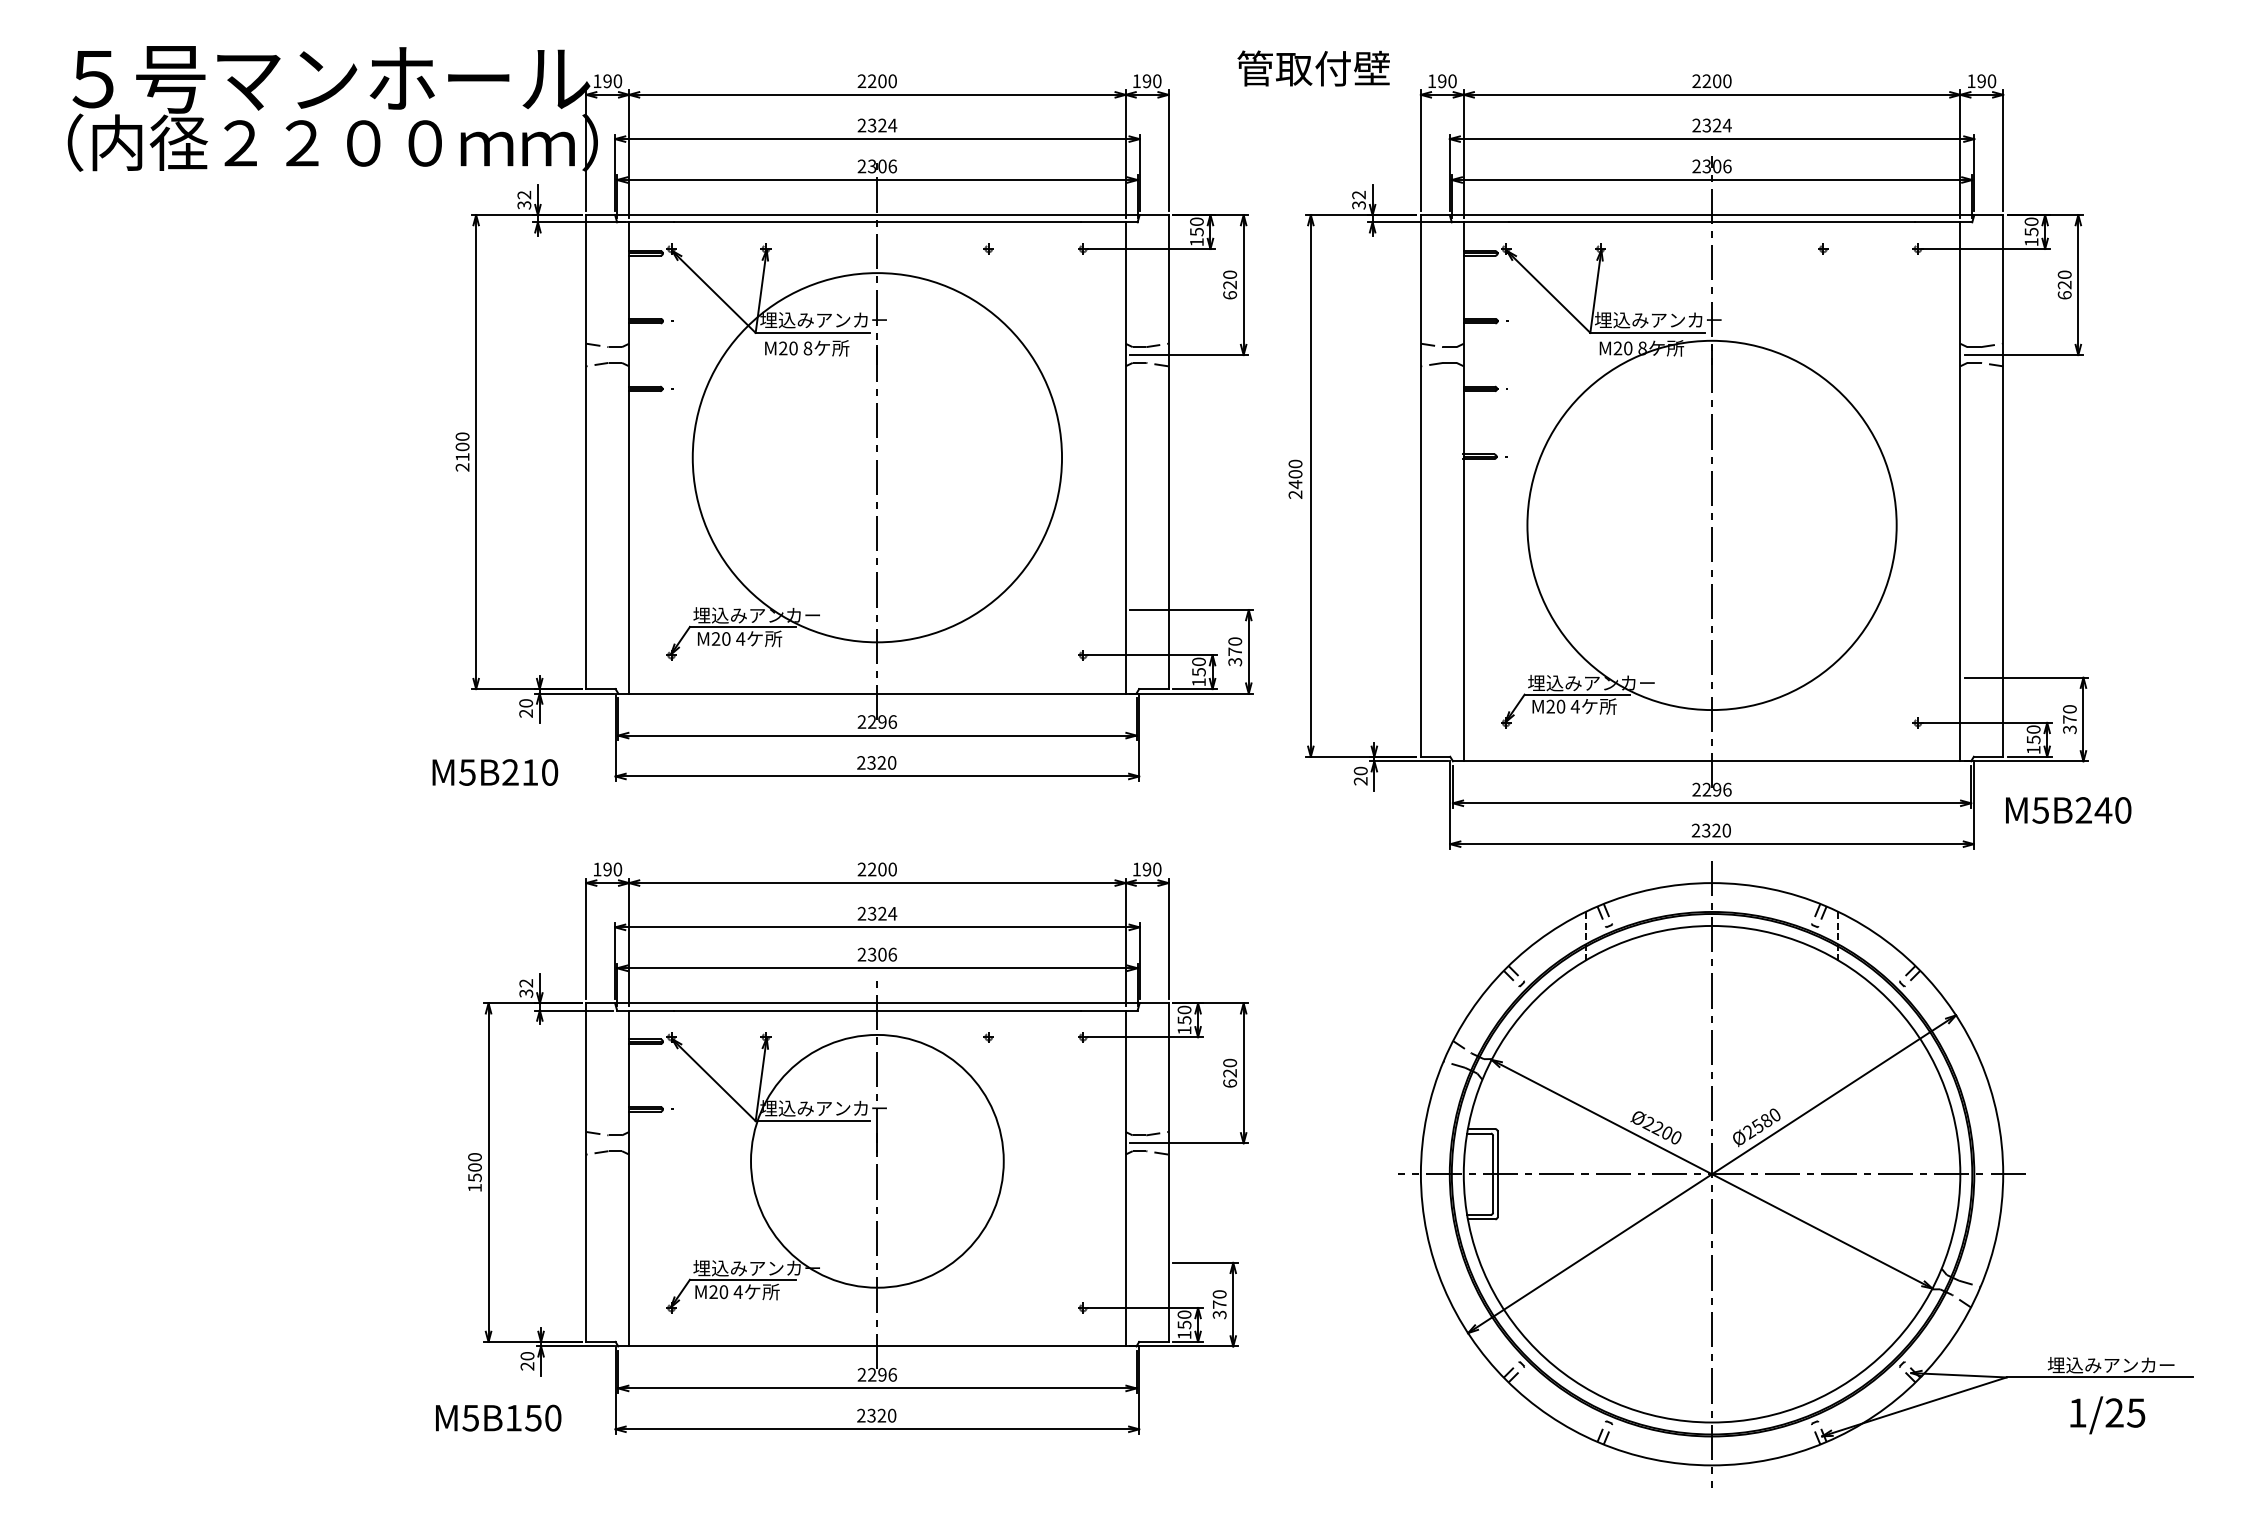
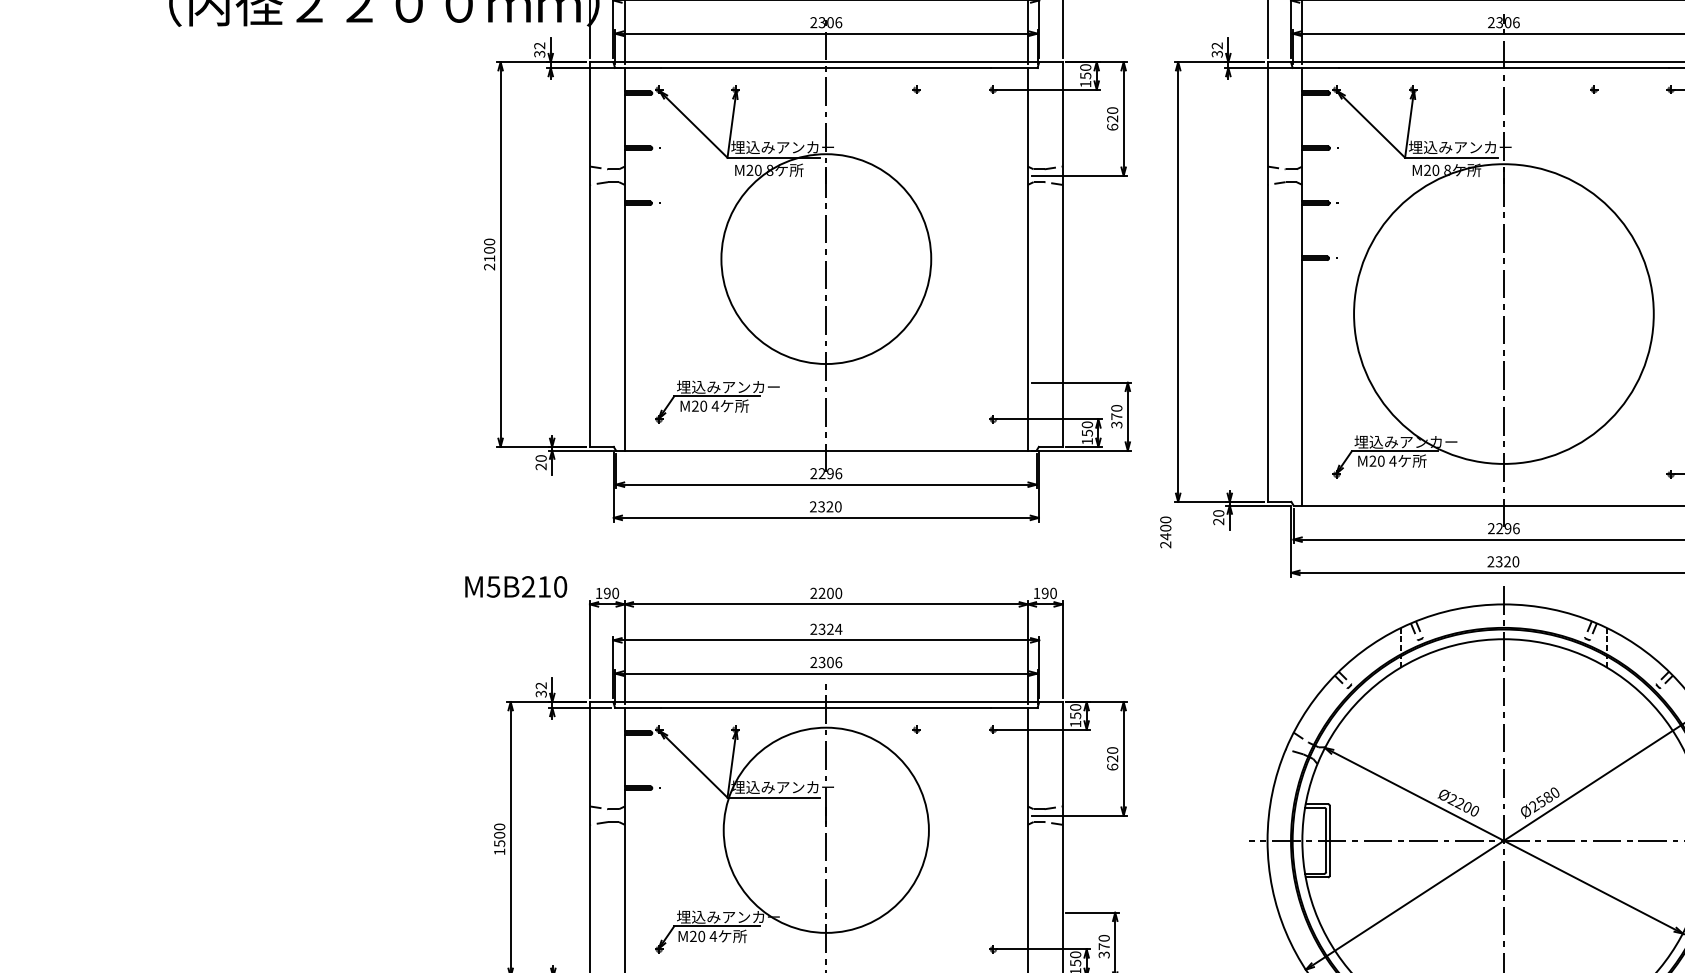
circle: (877, 457) -> (826, 258), size x0.7
text: (1295, 478) -> (1165, 531), moved
text: (495, 772) -> (516, 586), moved

